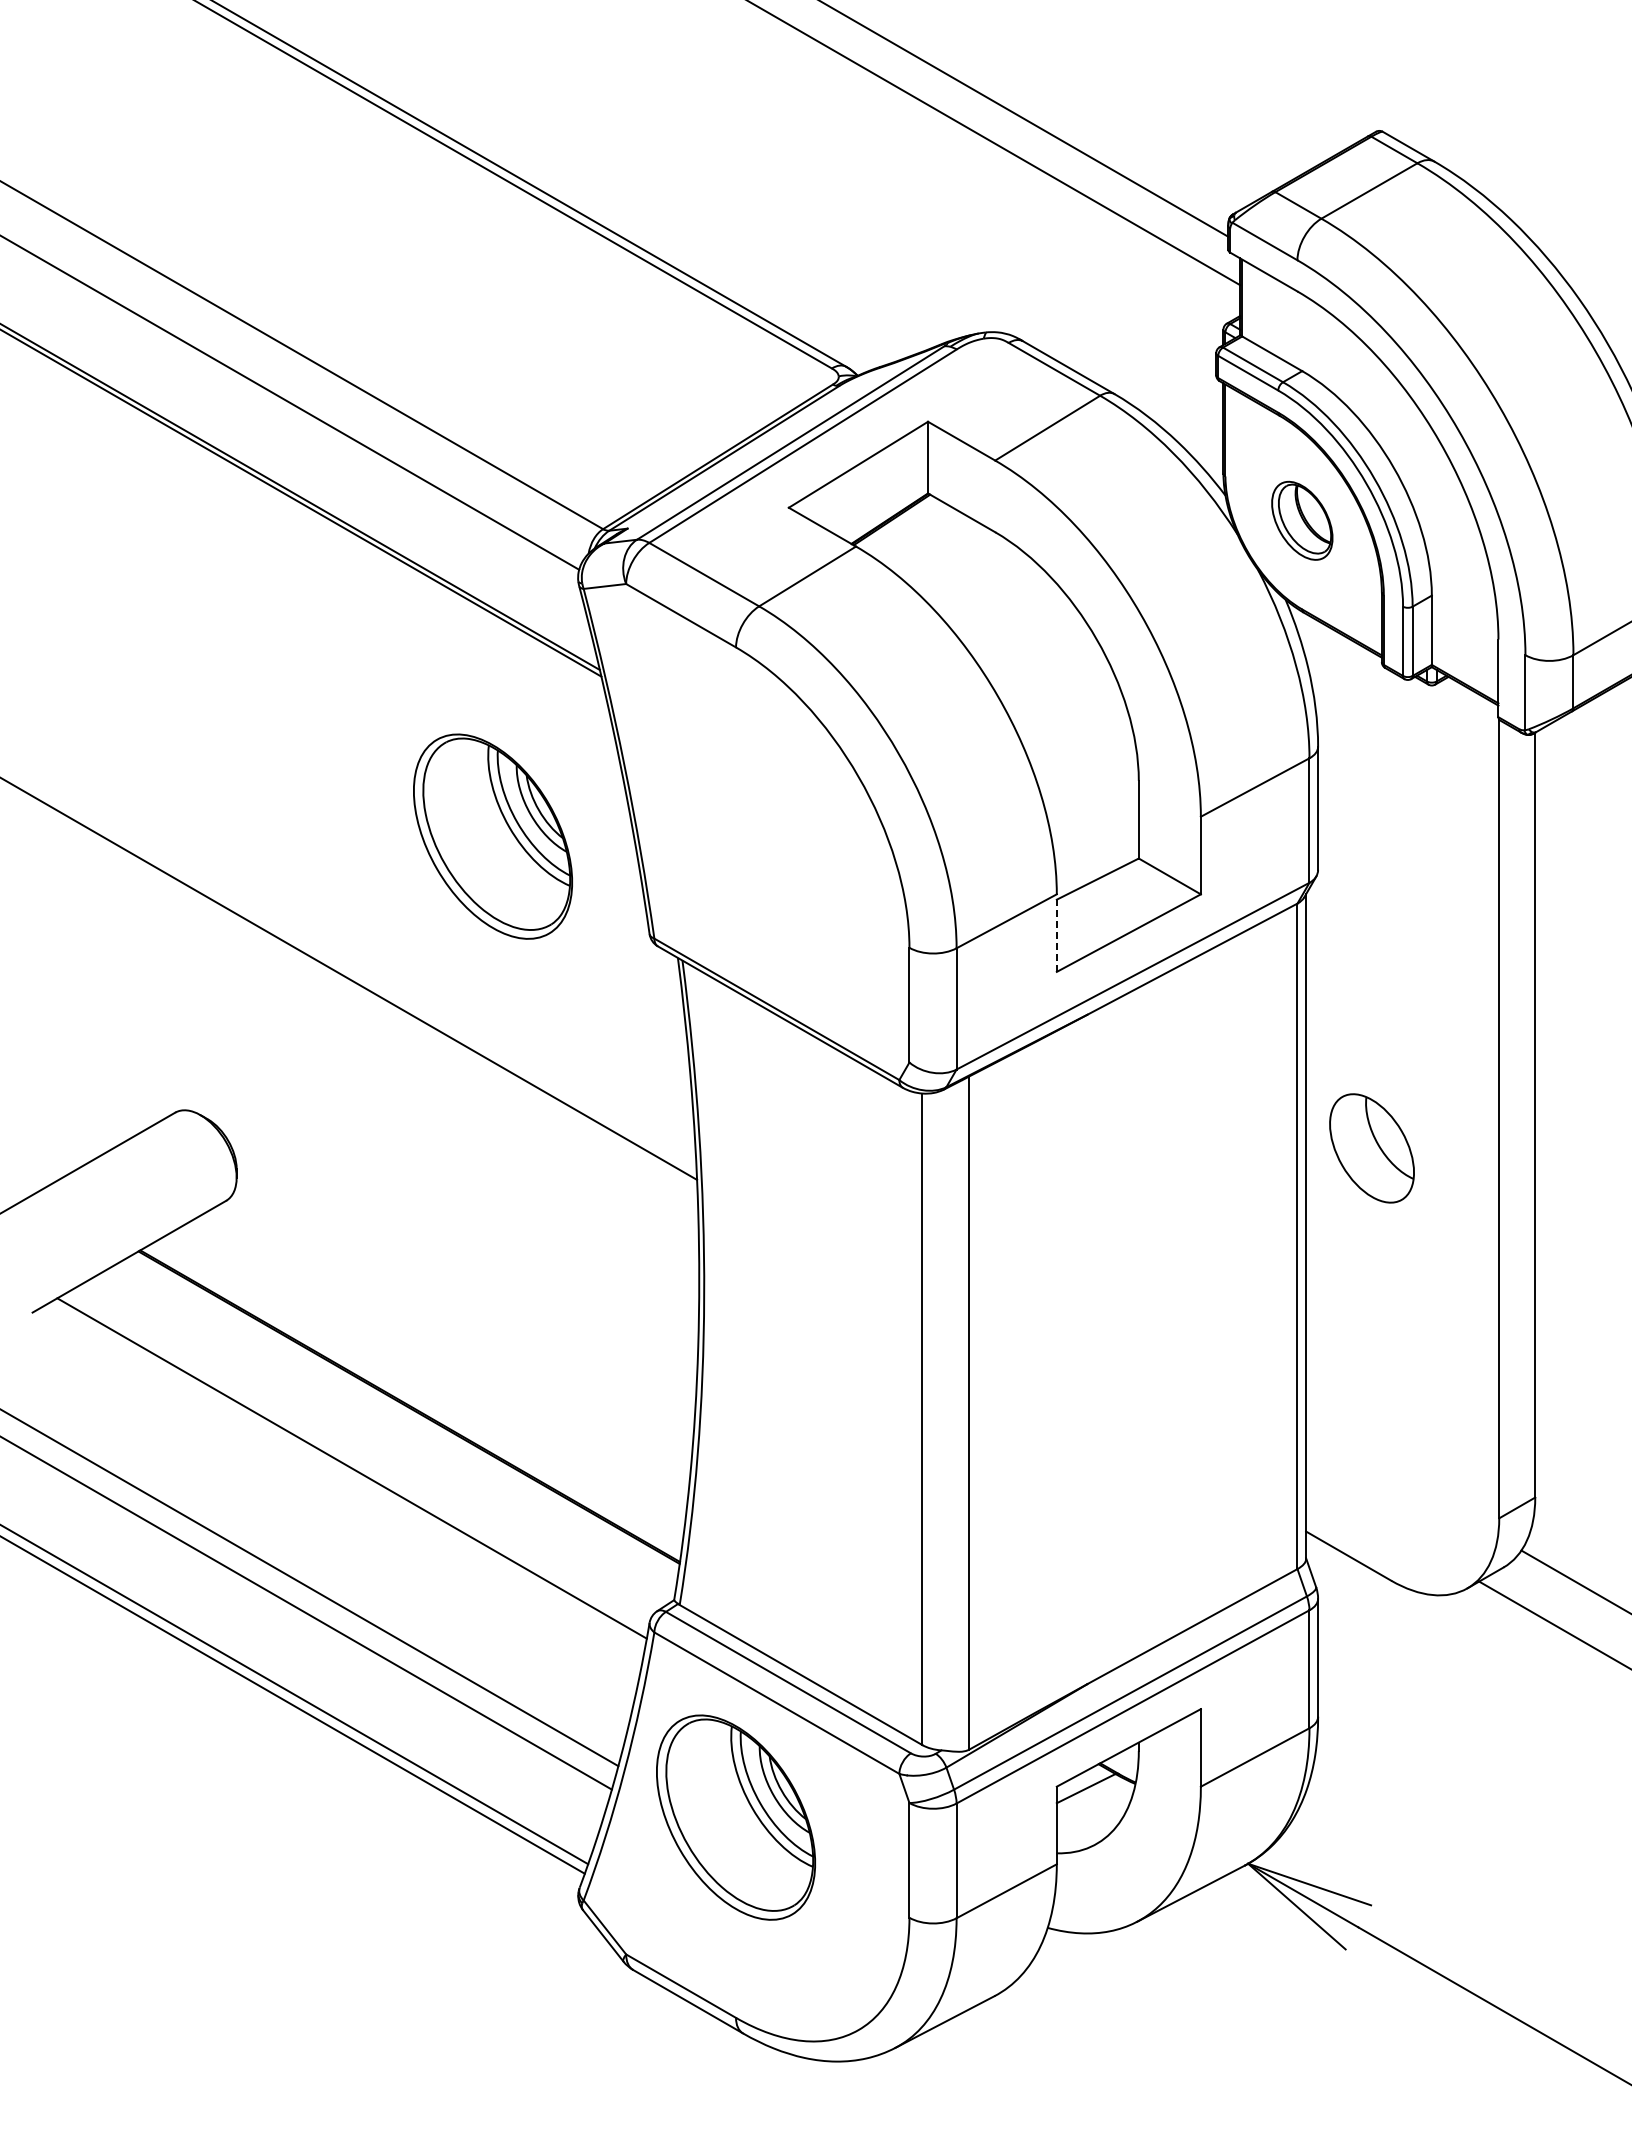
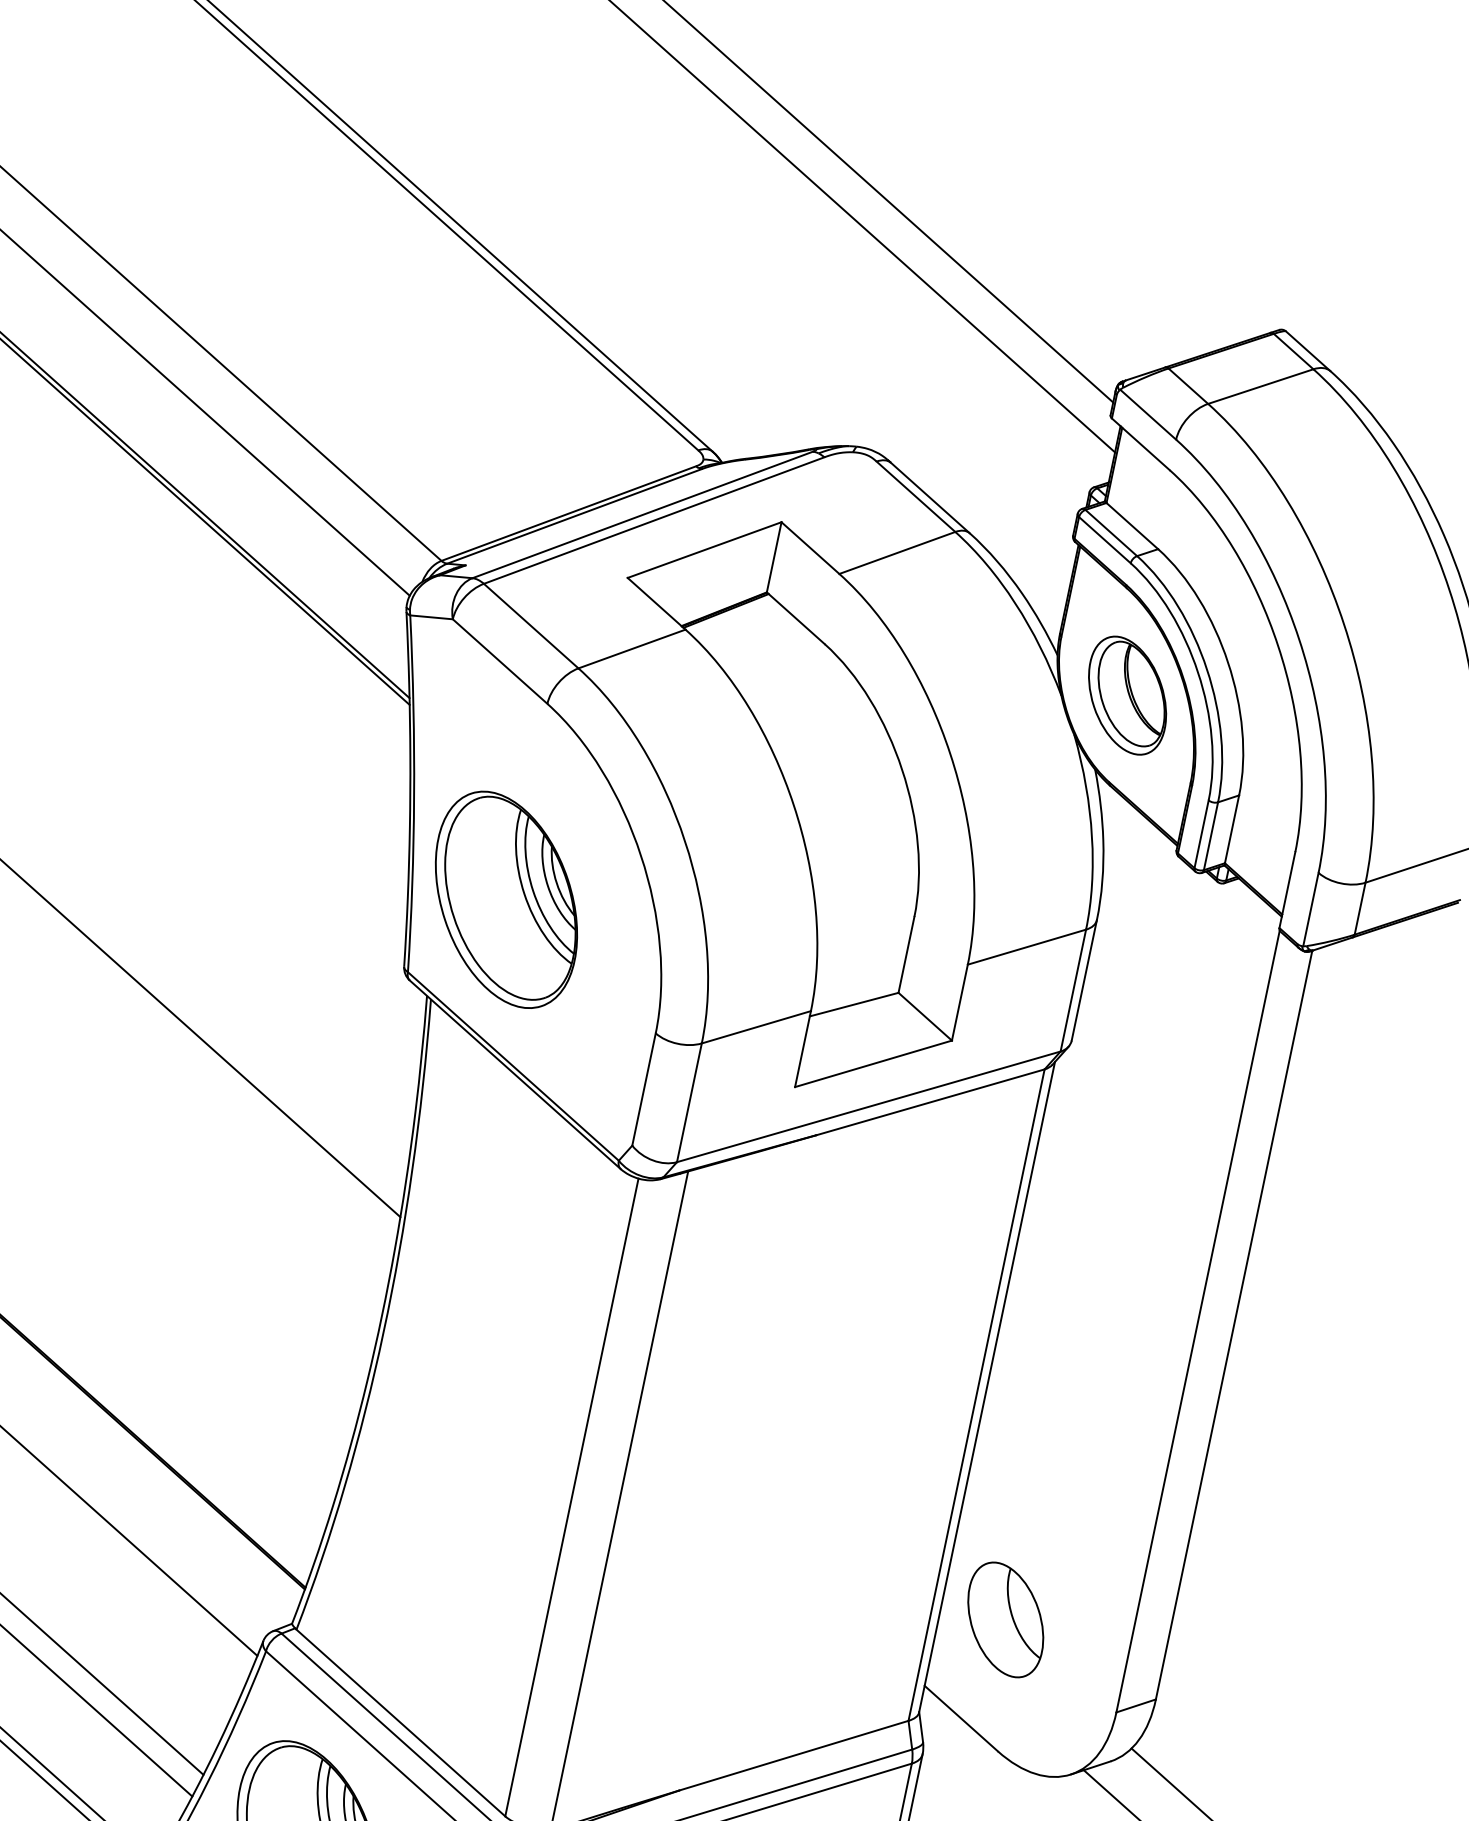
part: (1302, 520) -> (1127, 695), size x1.43
part: (492, 836) -> (505, 899), moved
line: (1056, 933) -> (802, 1049), dashed -> solid
part: (1371, 1148) -> (1005, 1619), moved

